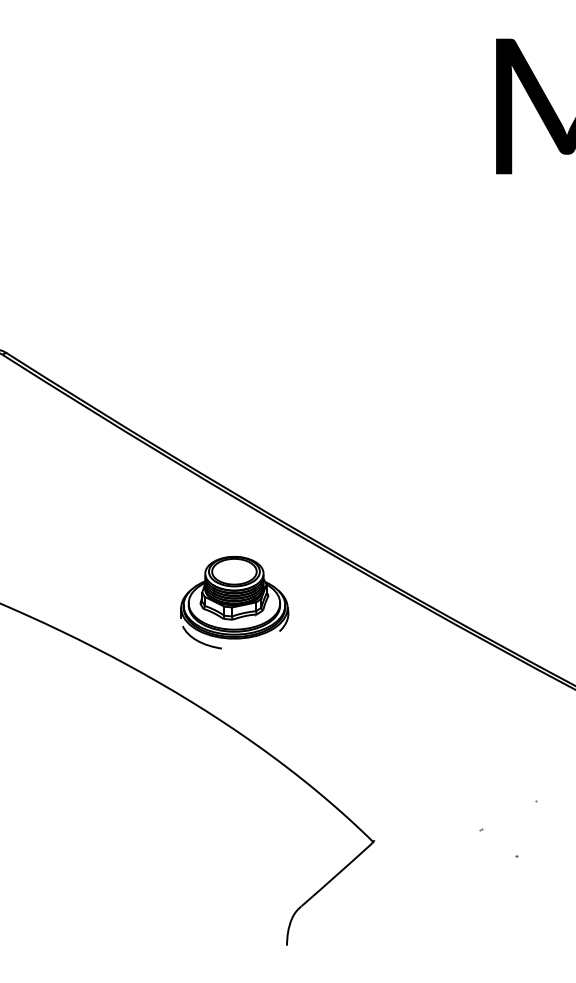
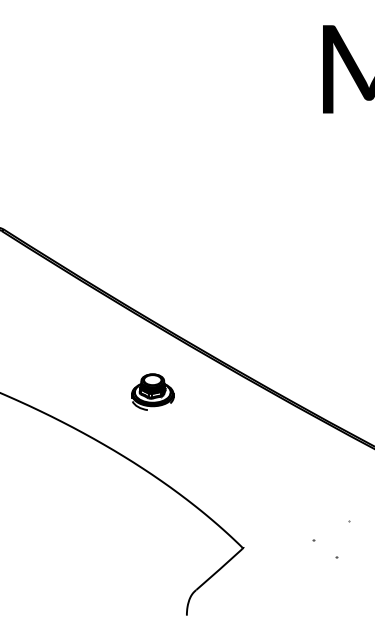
part: (234, 601) -> (152, 391), size x0.6

